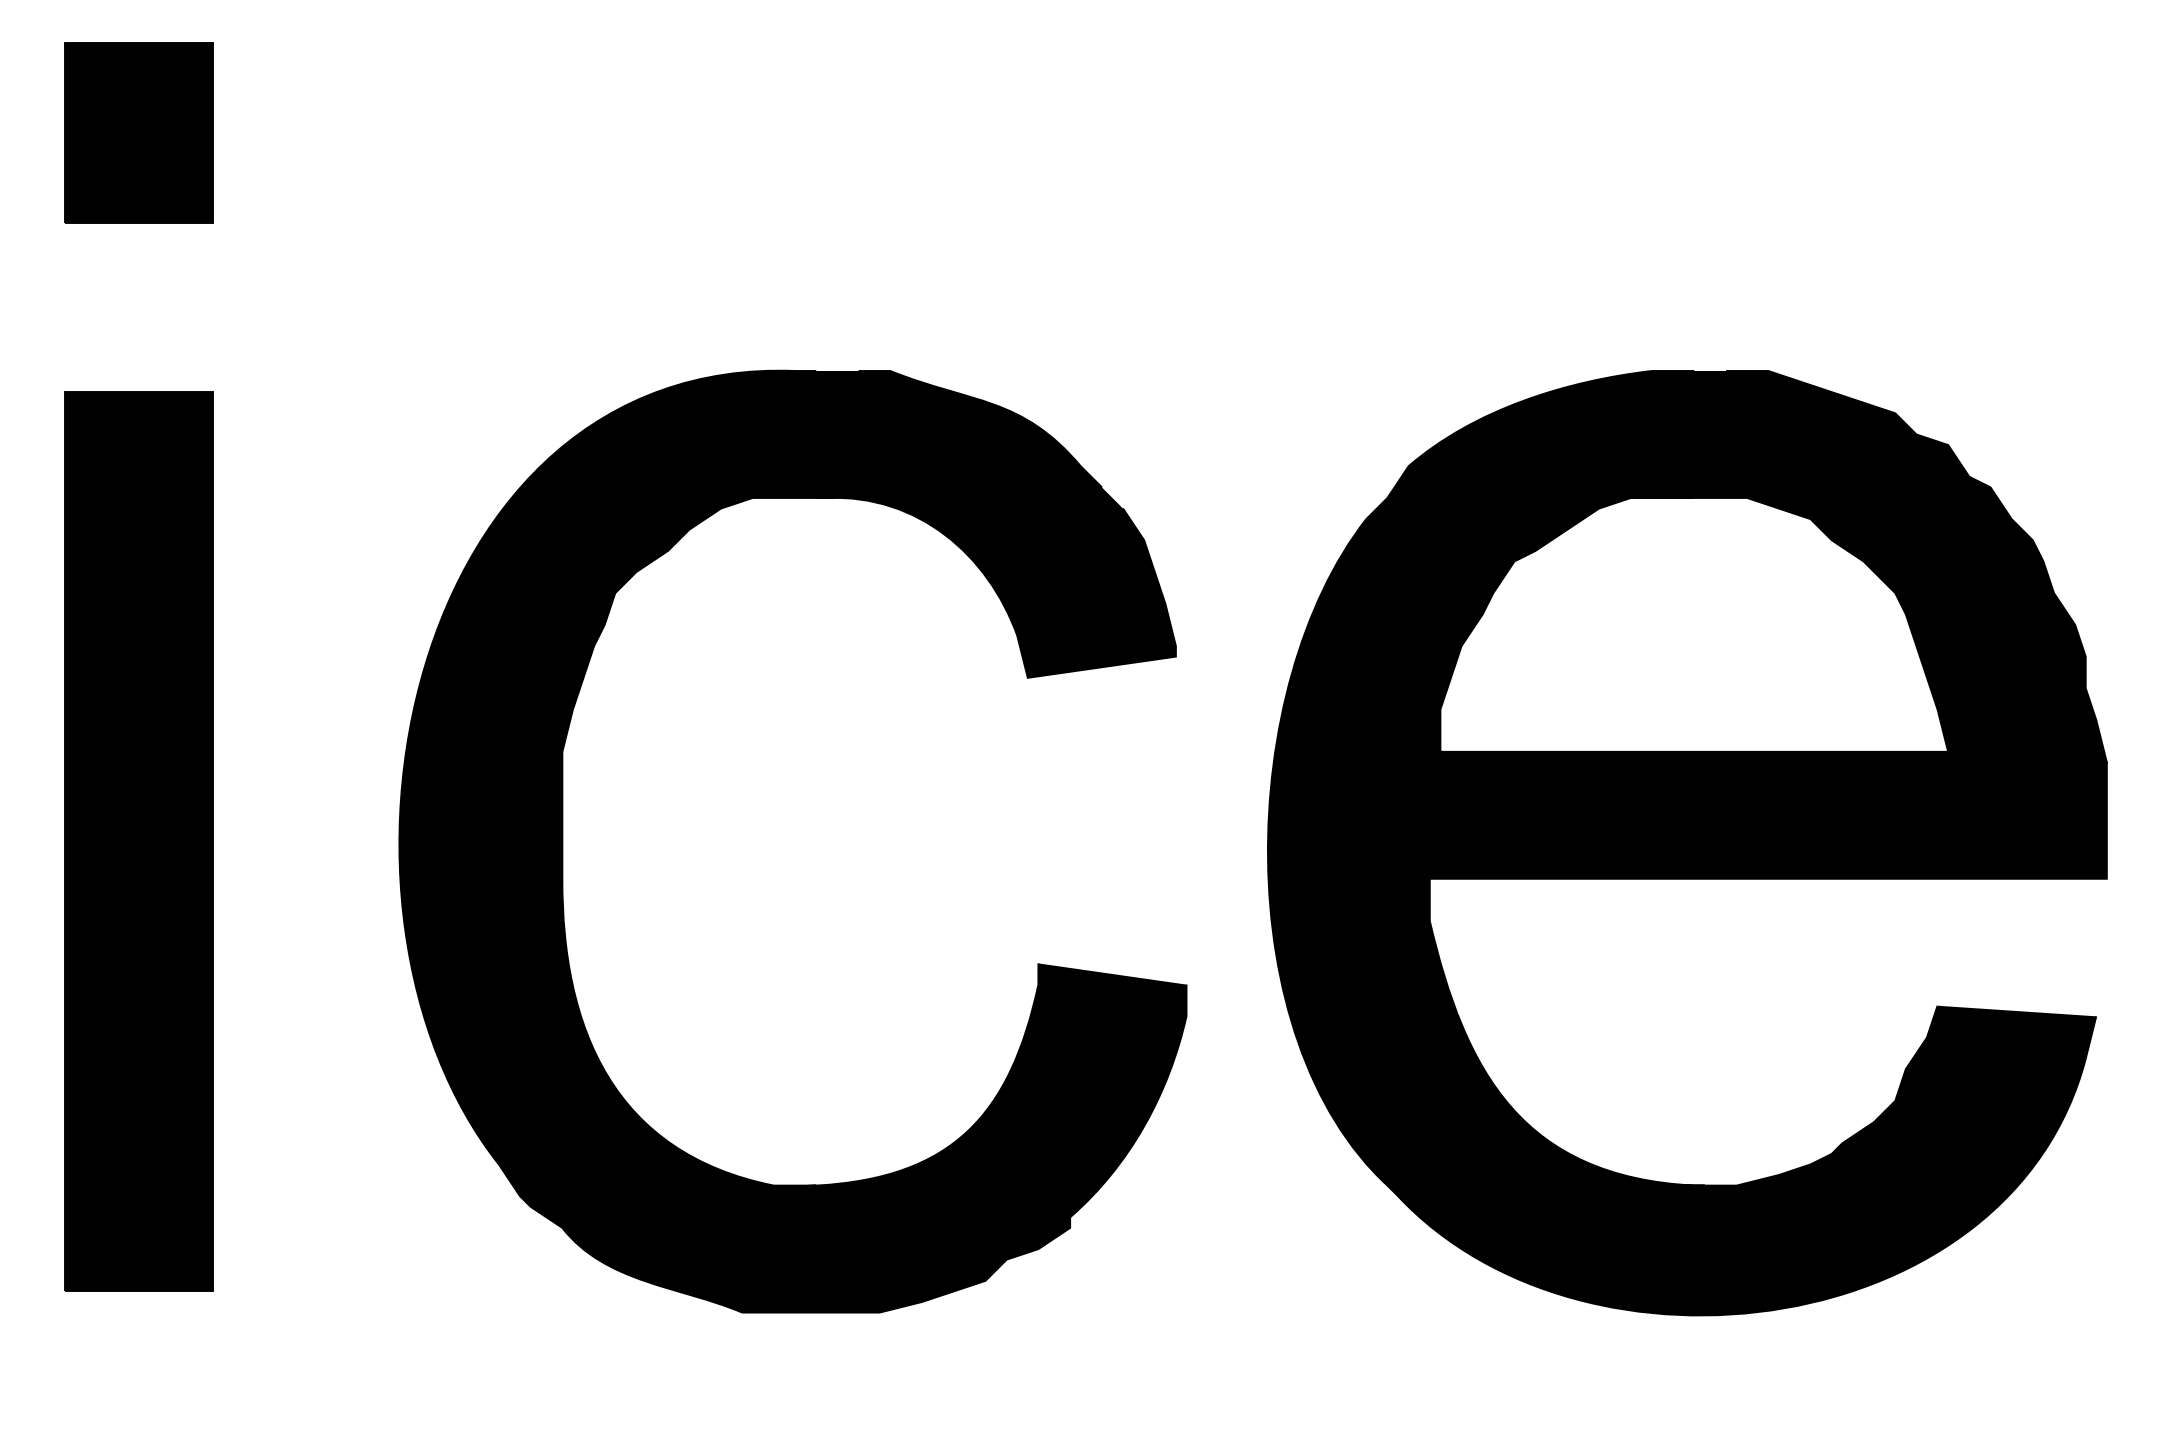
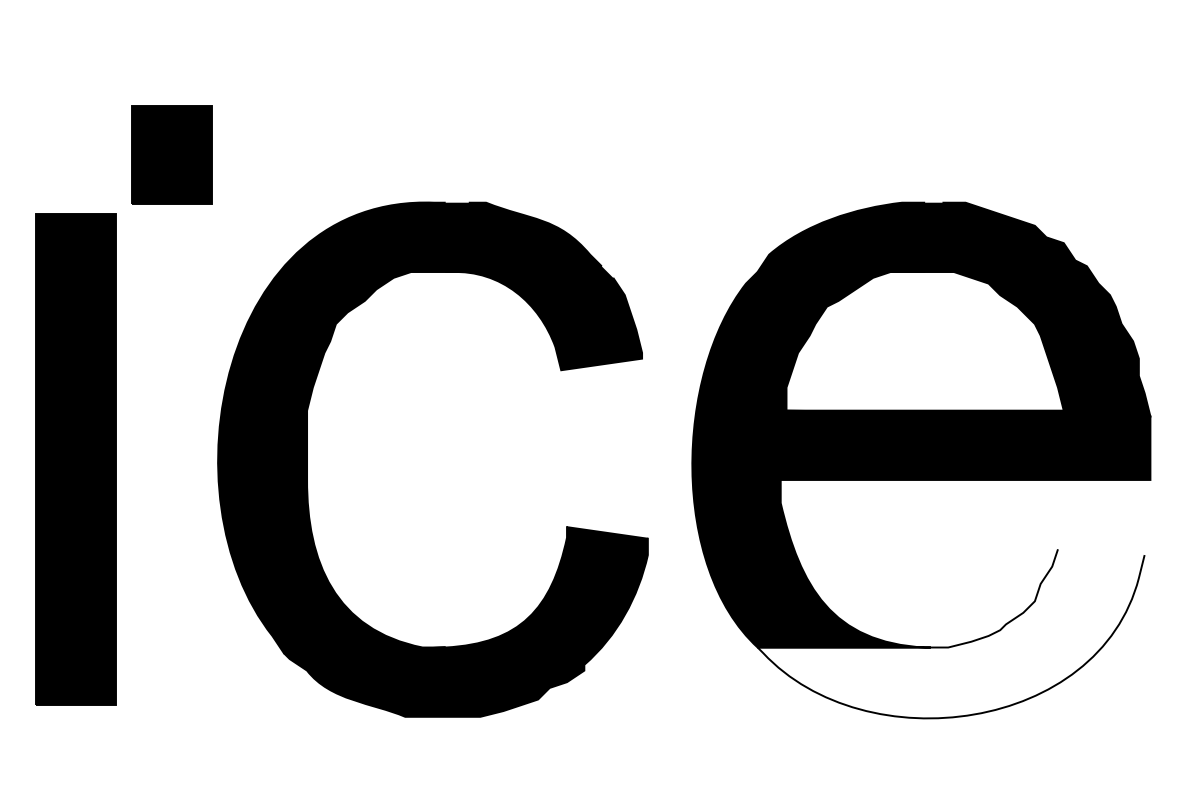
part: (138, 132) -> (171, 154), moved
fill: (1740, 1159) -> (950, 633), removed

